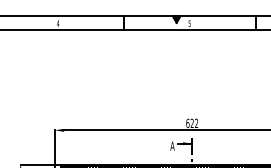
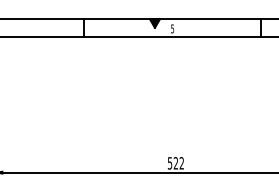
text: (187, 122) -> (169, 162), 622 -> 522

